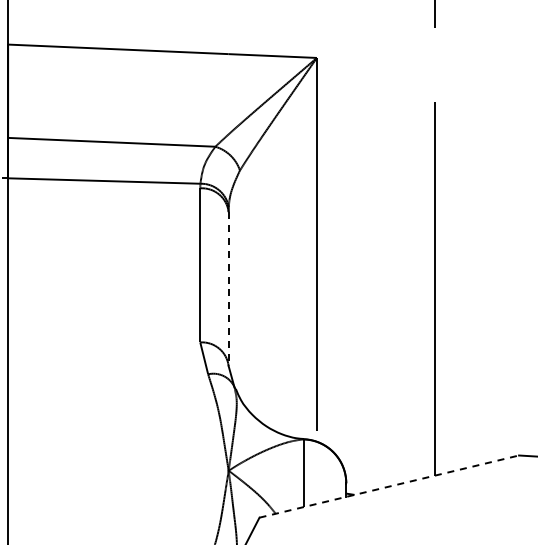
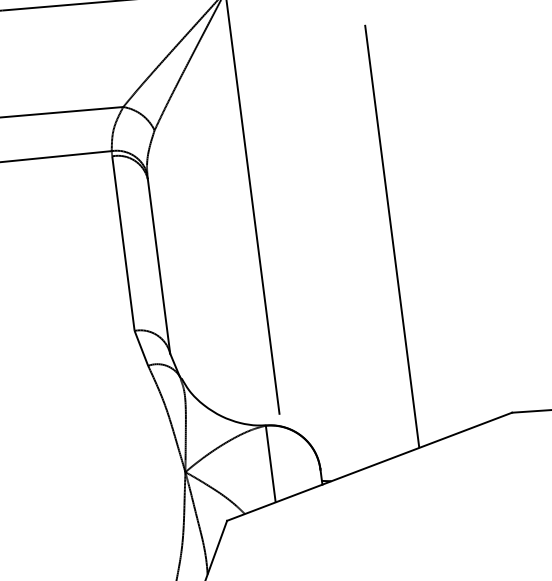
line: (228, 289) -> (158, 266), dashed -> solid
line: (389, 486) -> (369, 466), dashed -> solid

